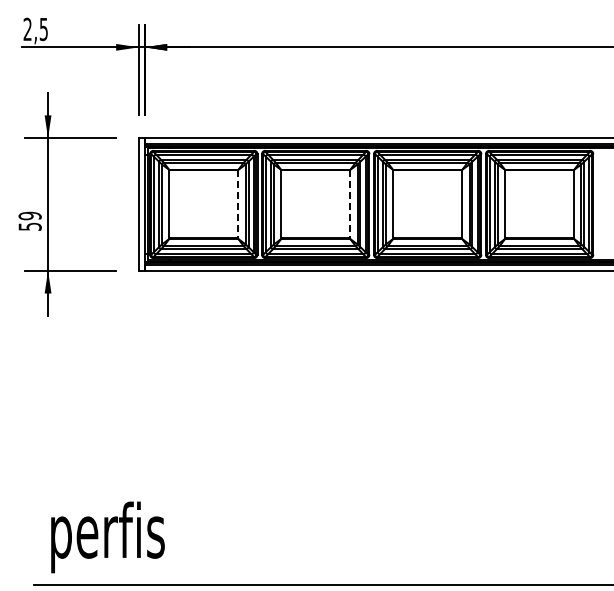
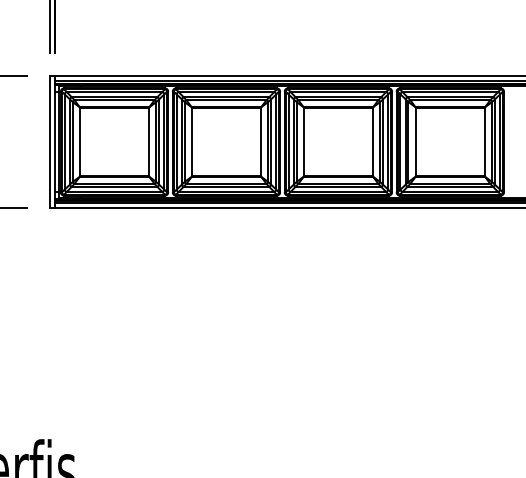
line: (238, 204) -> (149, 142), dashed -> solid
line: (350, 204) -> (261, 142), dashed -> solid

